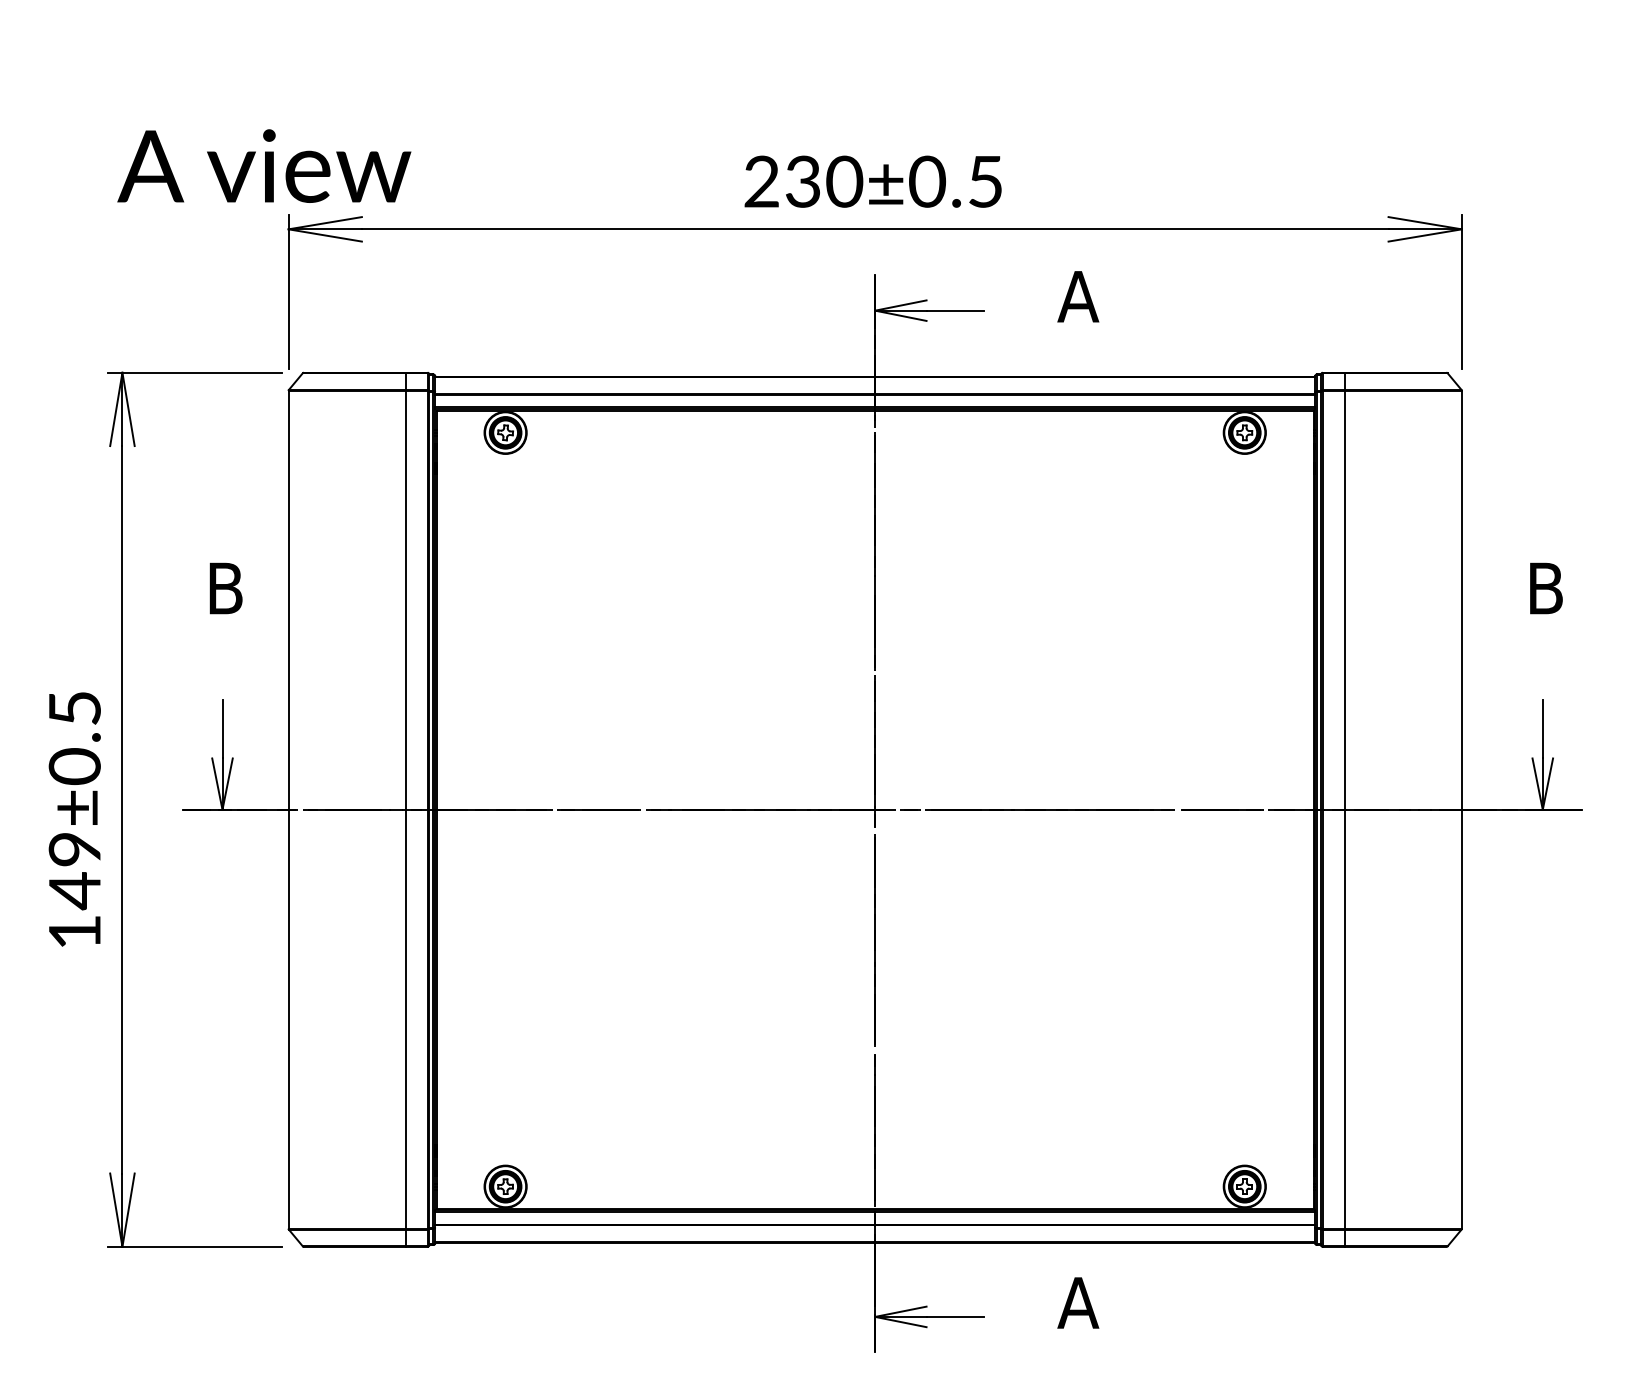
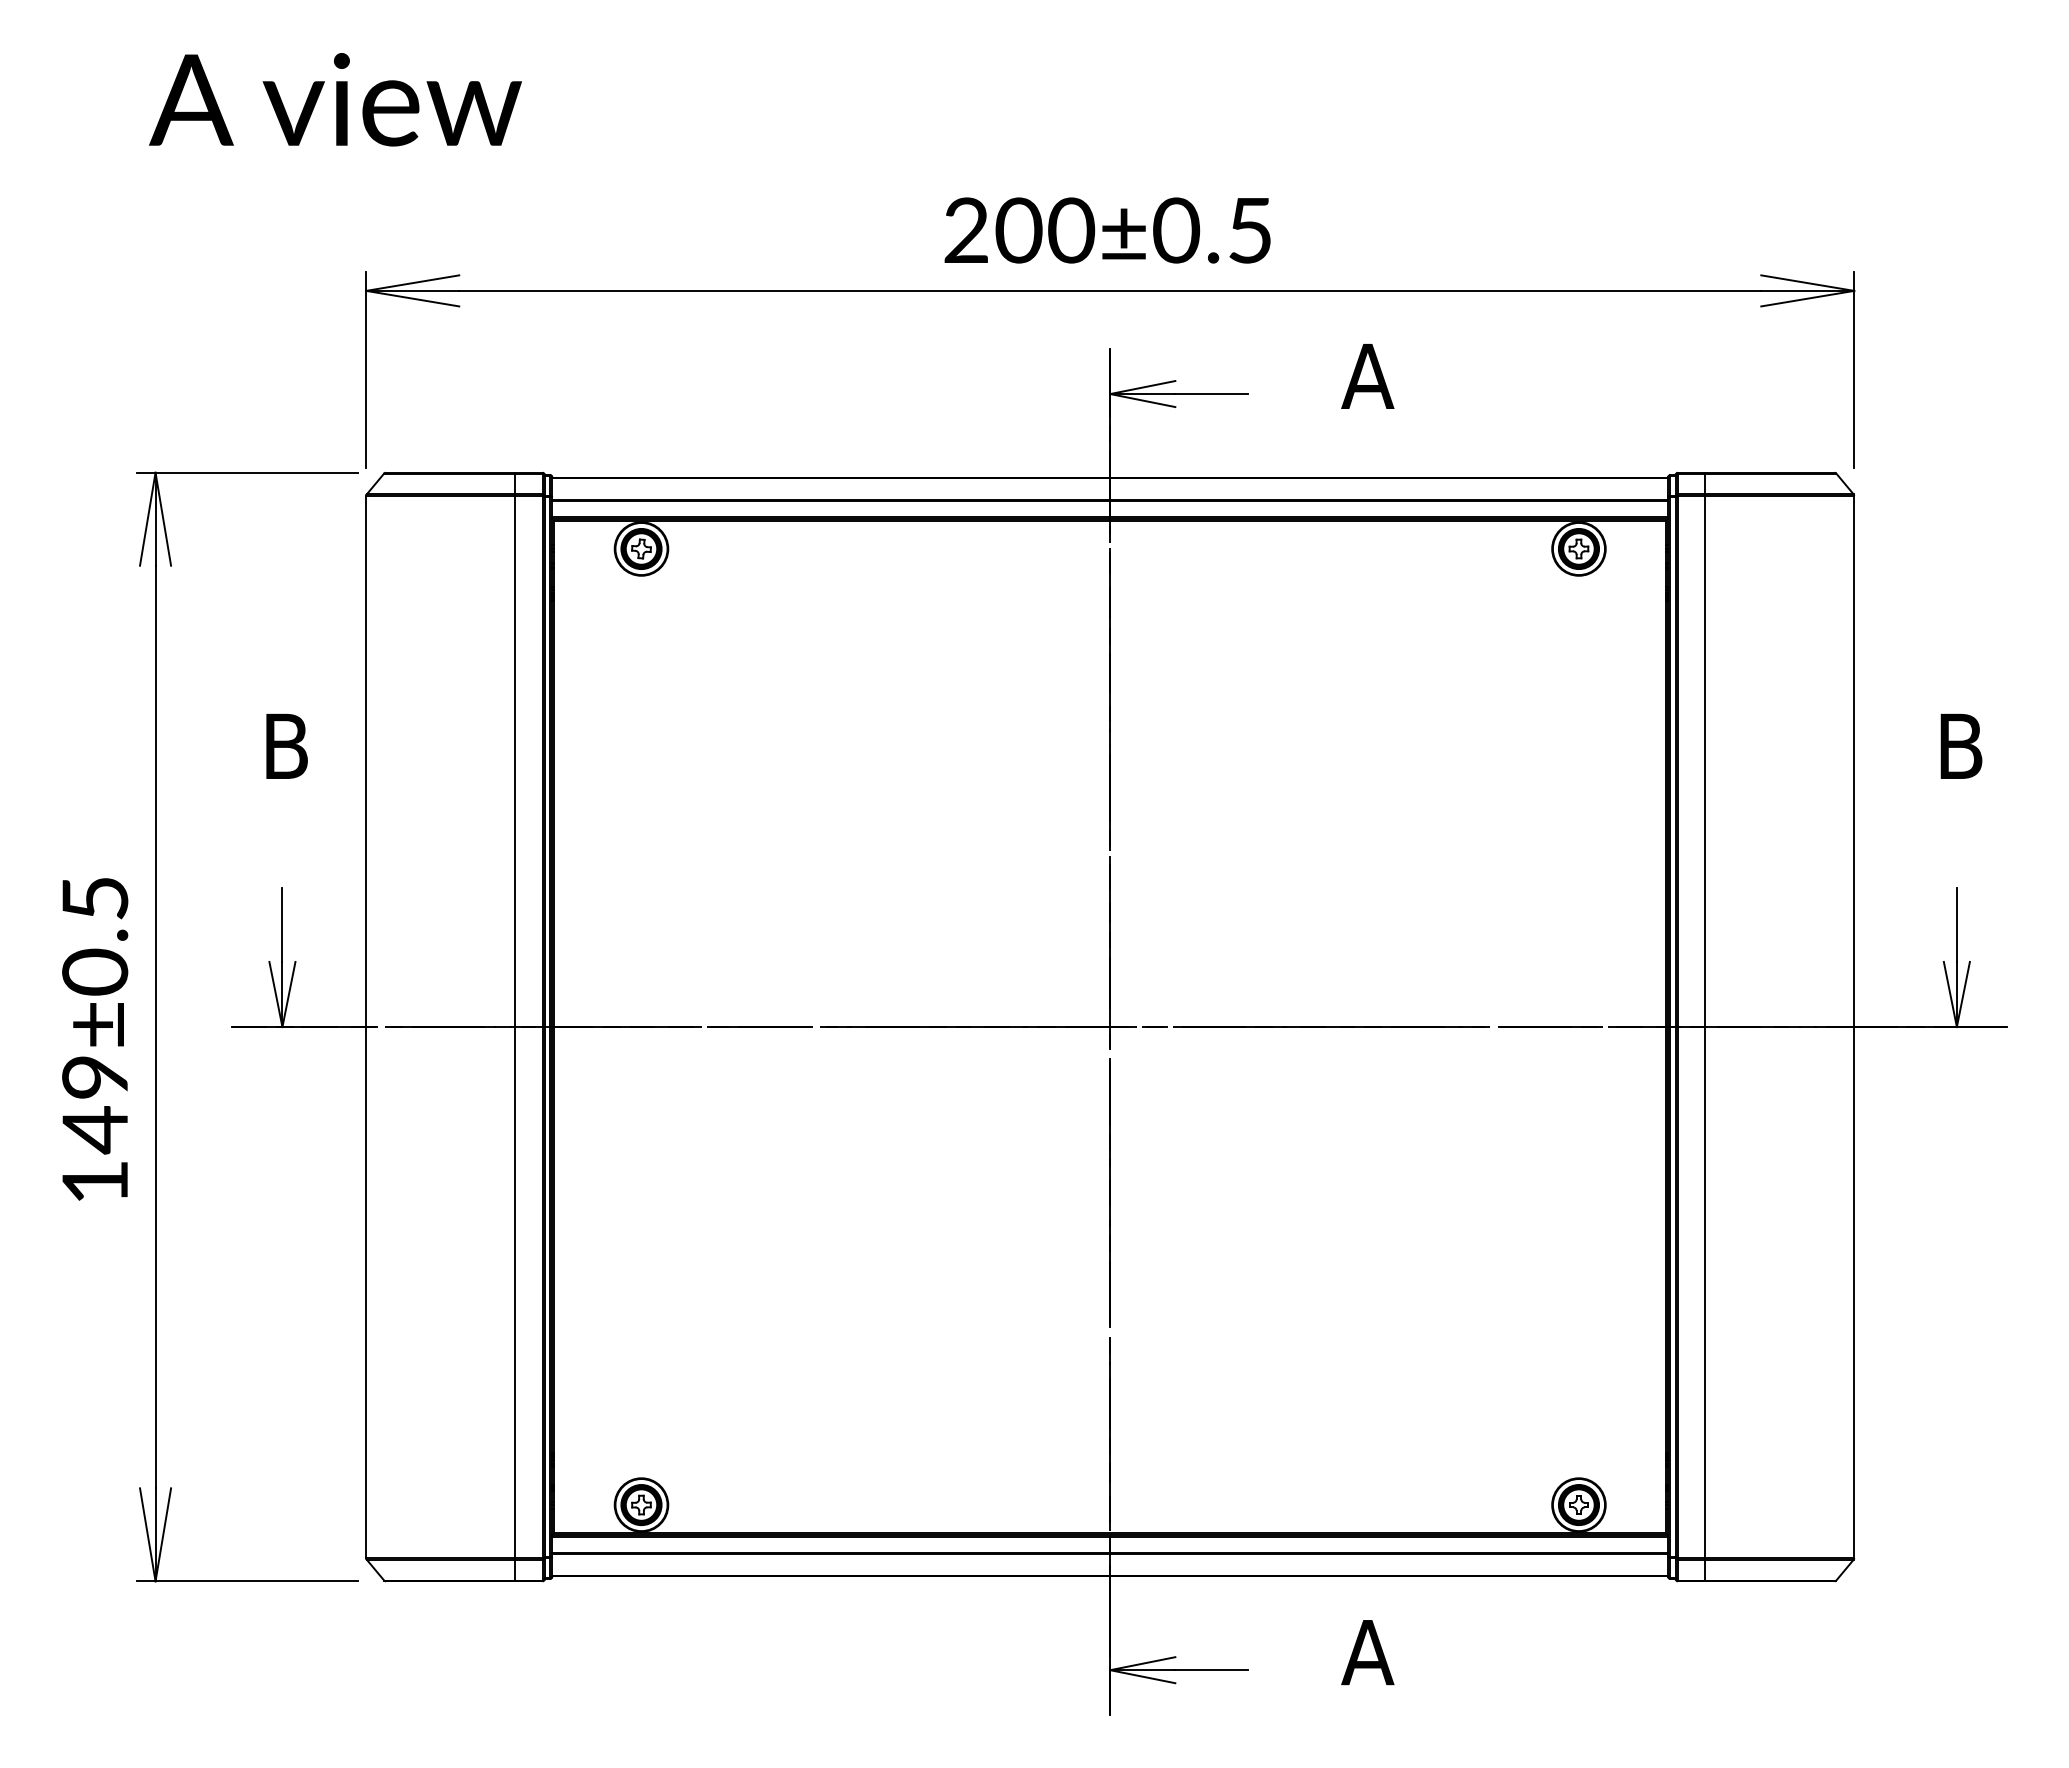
text: (264, 165) -> (335, 99), moved
text: (802, 181) -> (1018, 230), 230±0.5 -> 200±0.5

